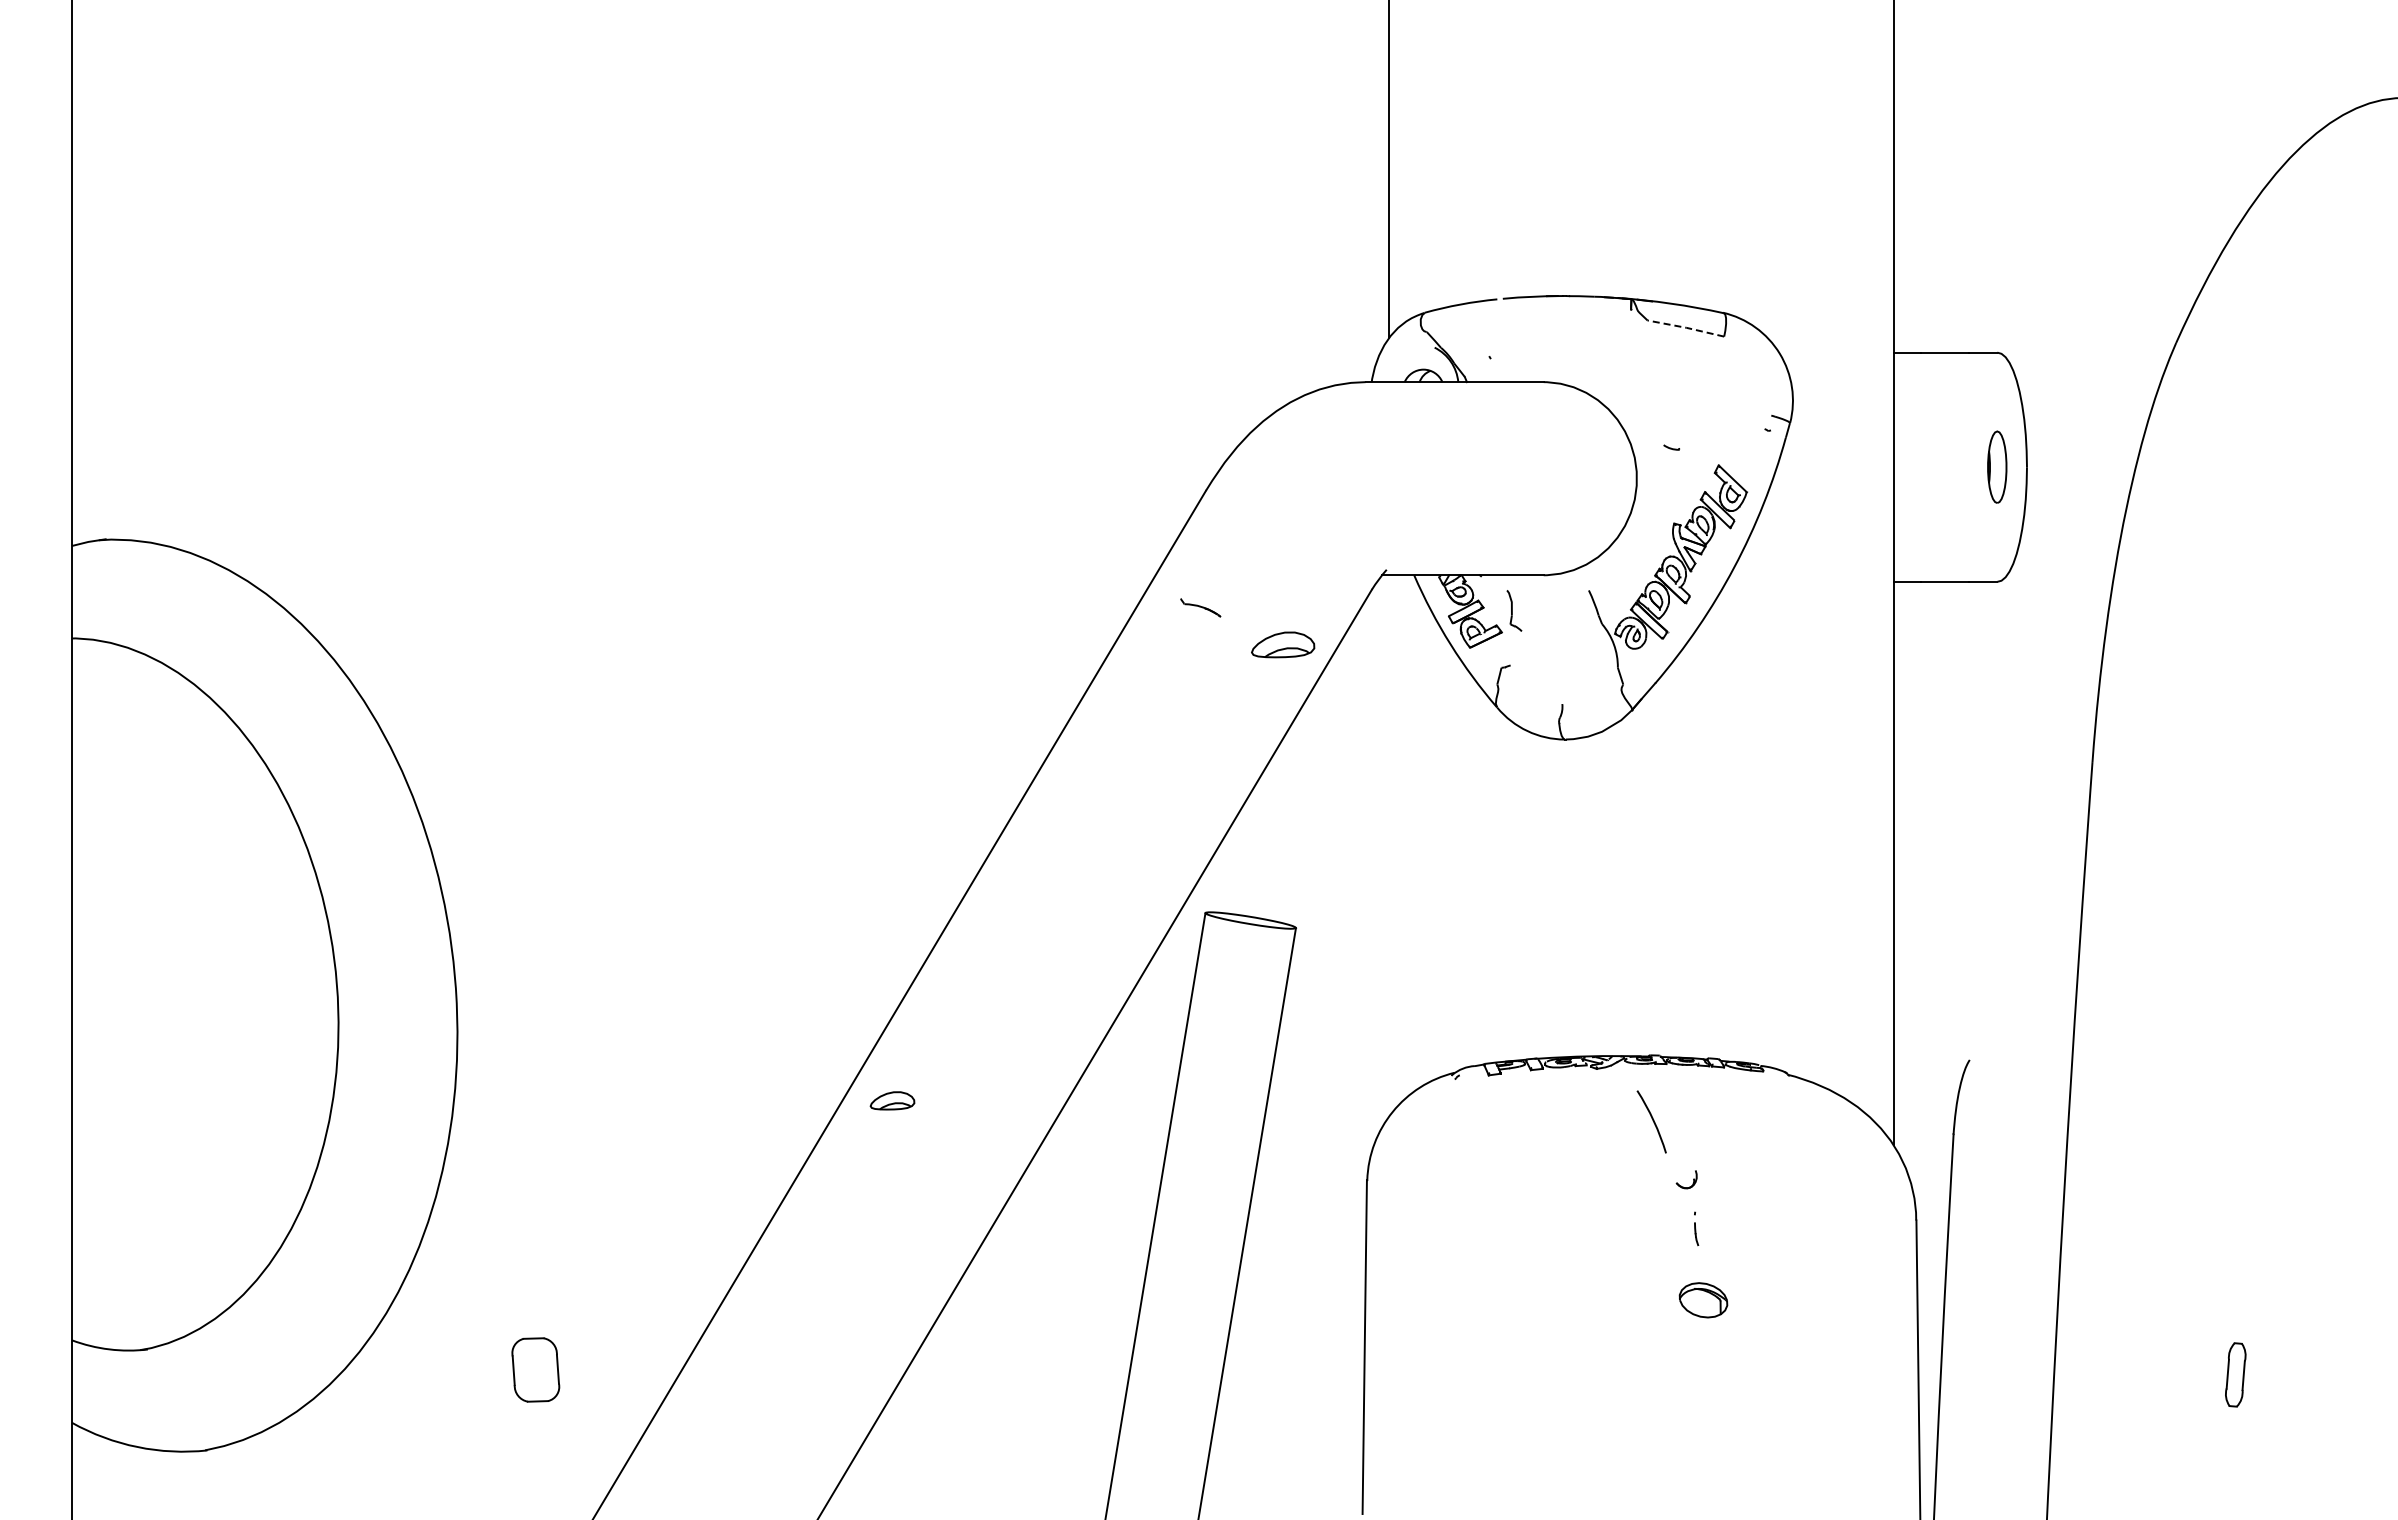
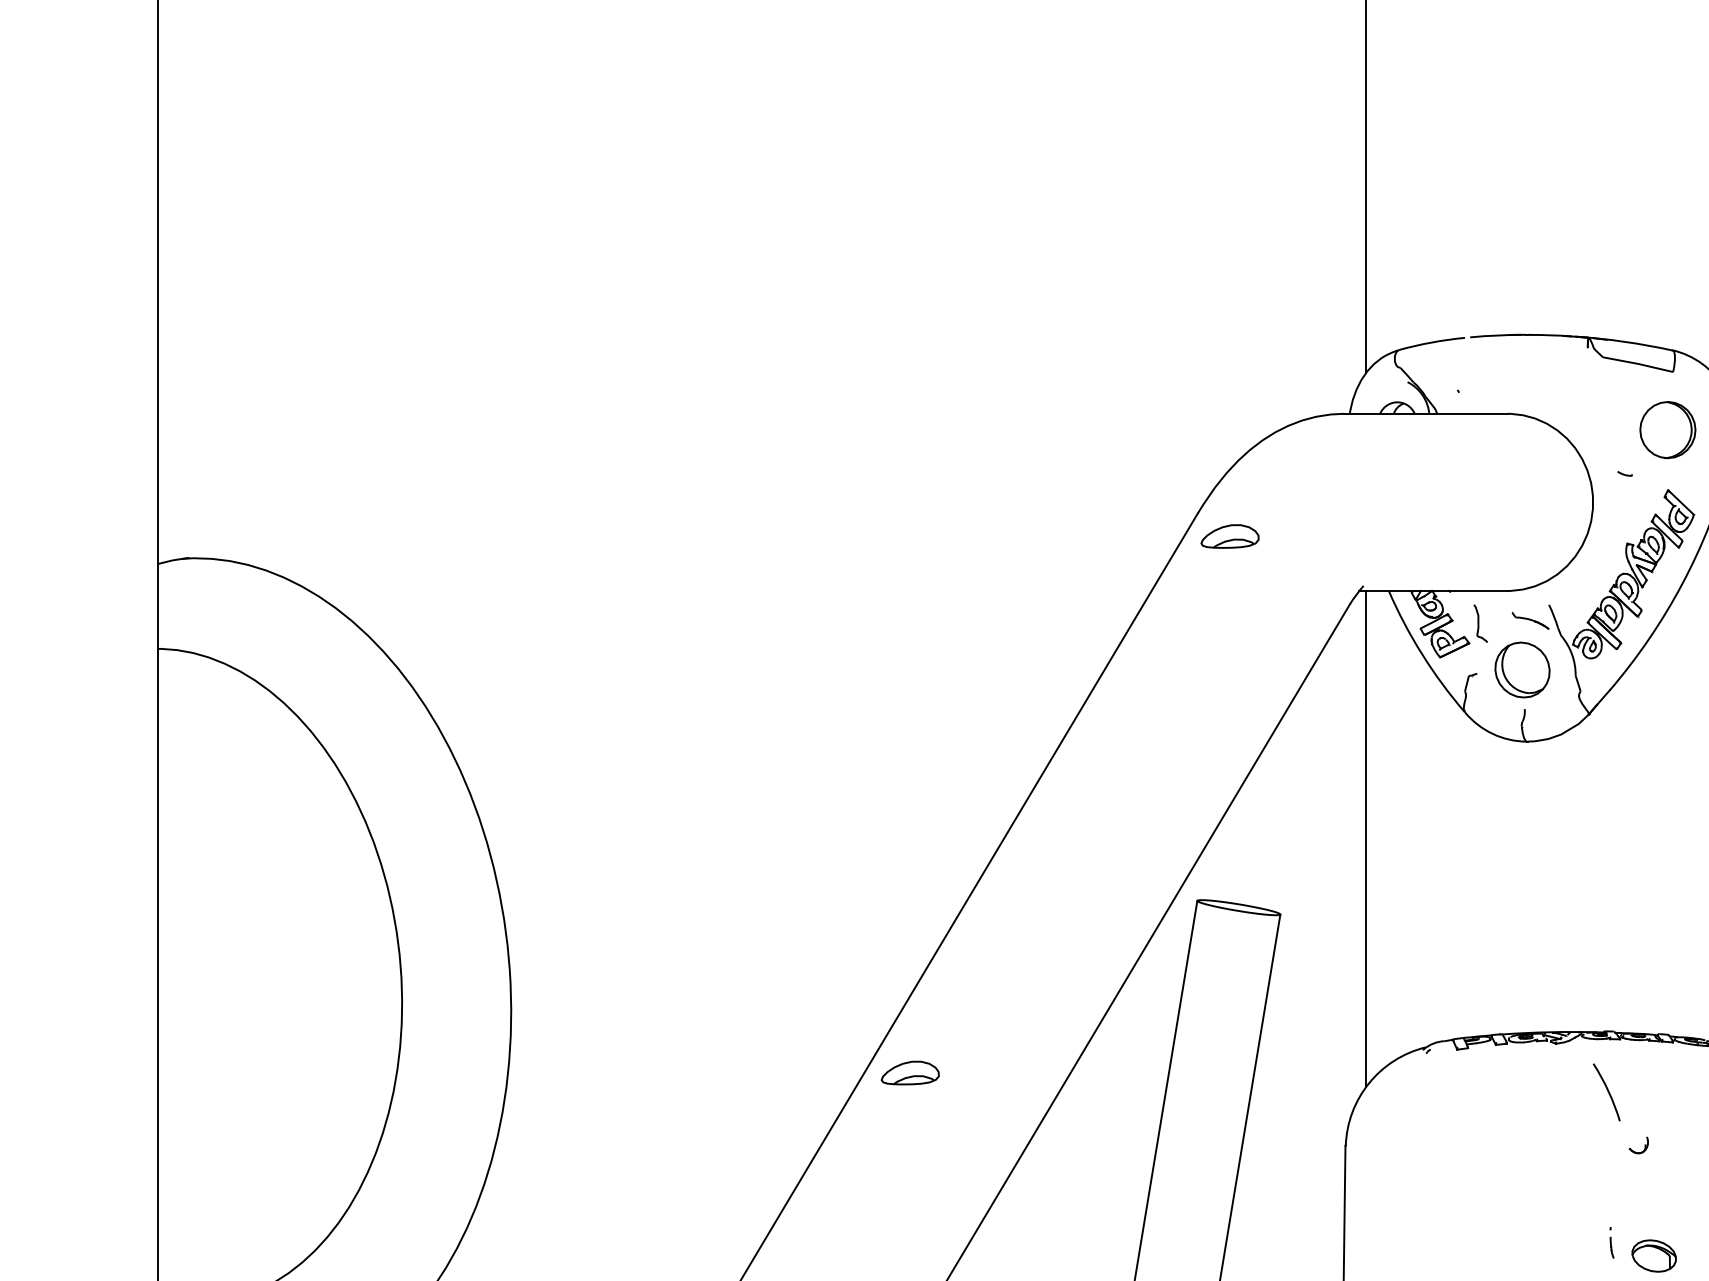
line: (1686, 327) -> (1638, 363), dashed -> solid
part: (1718, 399) -> (1667, 429), added
part: (1200, 607) -> (1530, 620), moved
part: (1283, 644) -> (1230, 536), moved
part: (1559, 661) -> (1522, 670), added
line: (1389, 845) -> (1366, 838), added
part: (892, 1100) -> (910, 1072), size x1.43
part: (1696, 1228) -> (1612, 1242), moved

